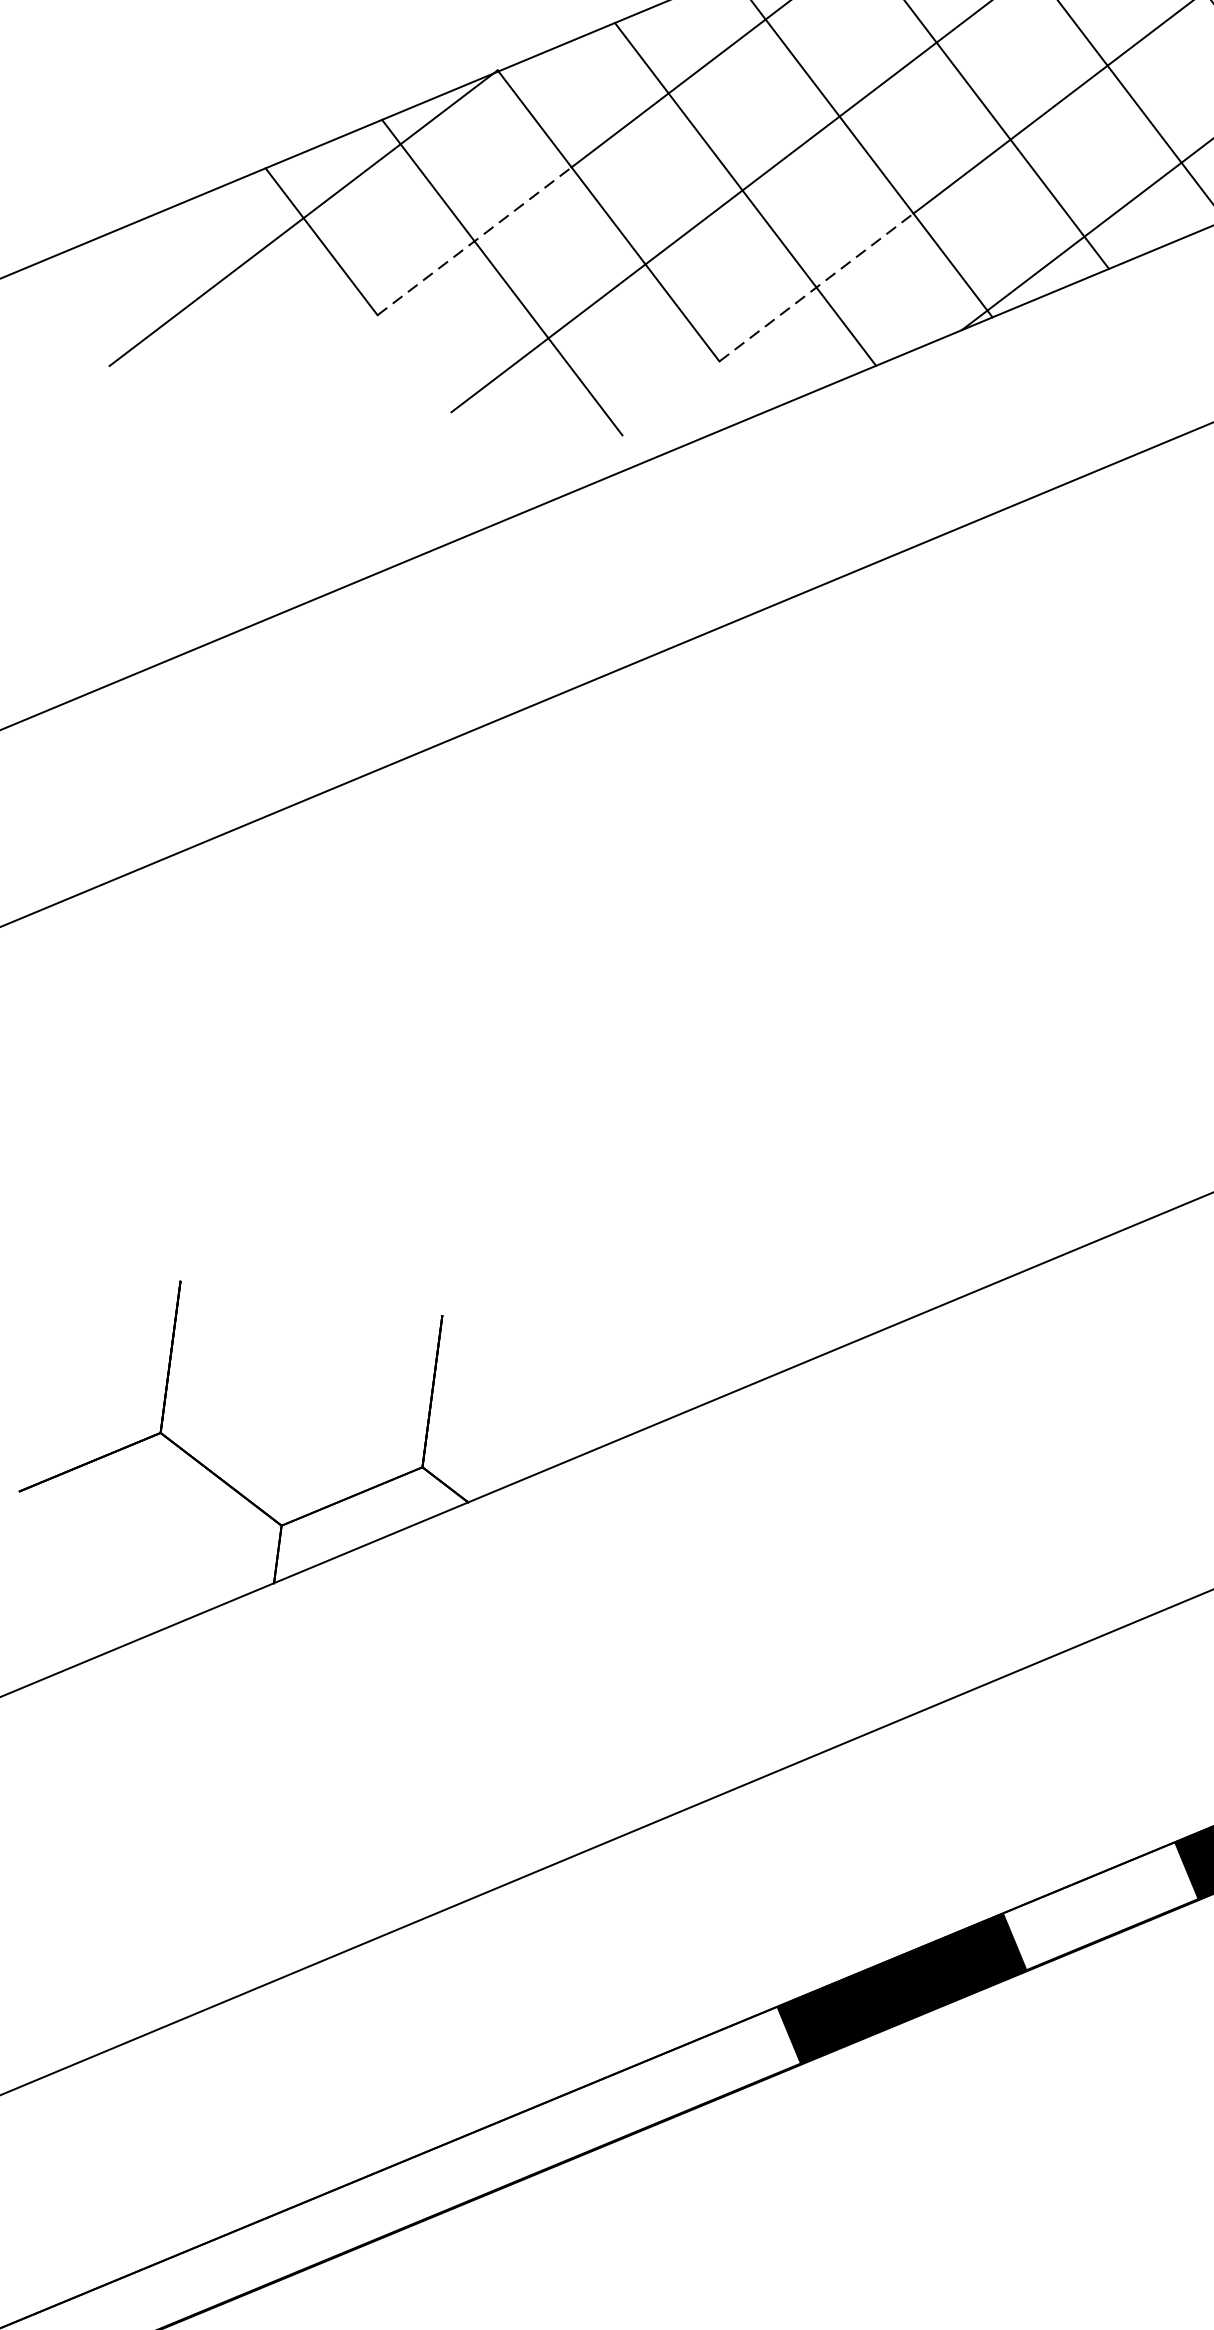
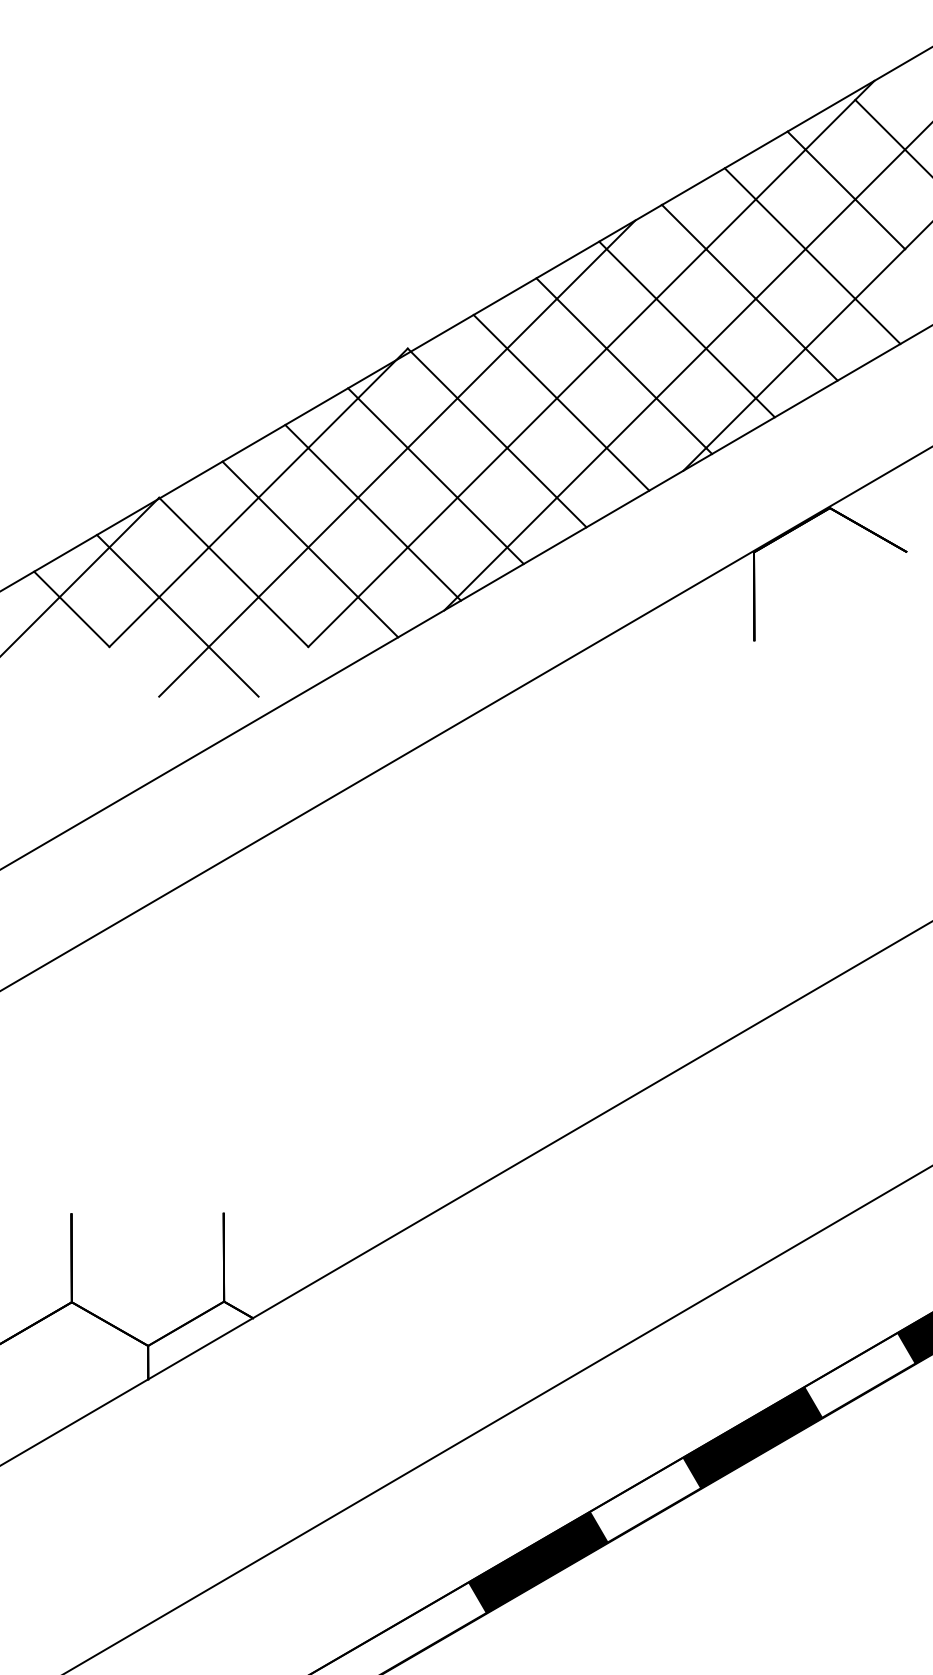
line: (475, 240) -> (159, 596), dashed -> solid
line: (817, 286) -> (358, 596), dashed -> solid

